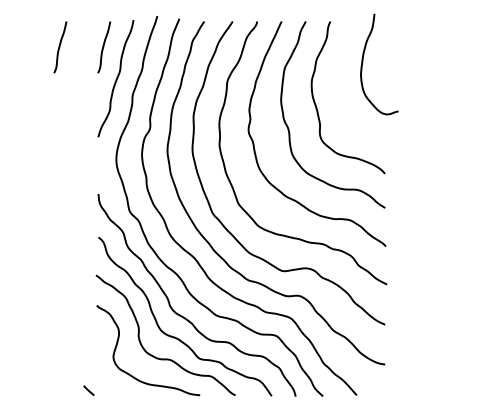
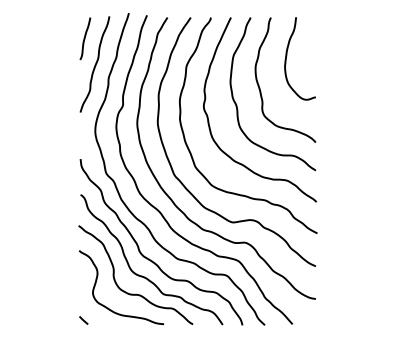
curve: (60, 47) -> (49, 38), removed
curve: (363, 61) -> (287, 56), moved
line: (88, 390) -> (83, 320), moved

